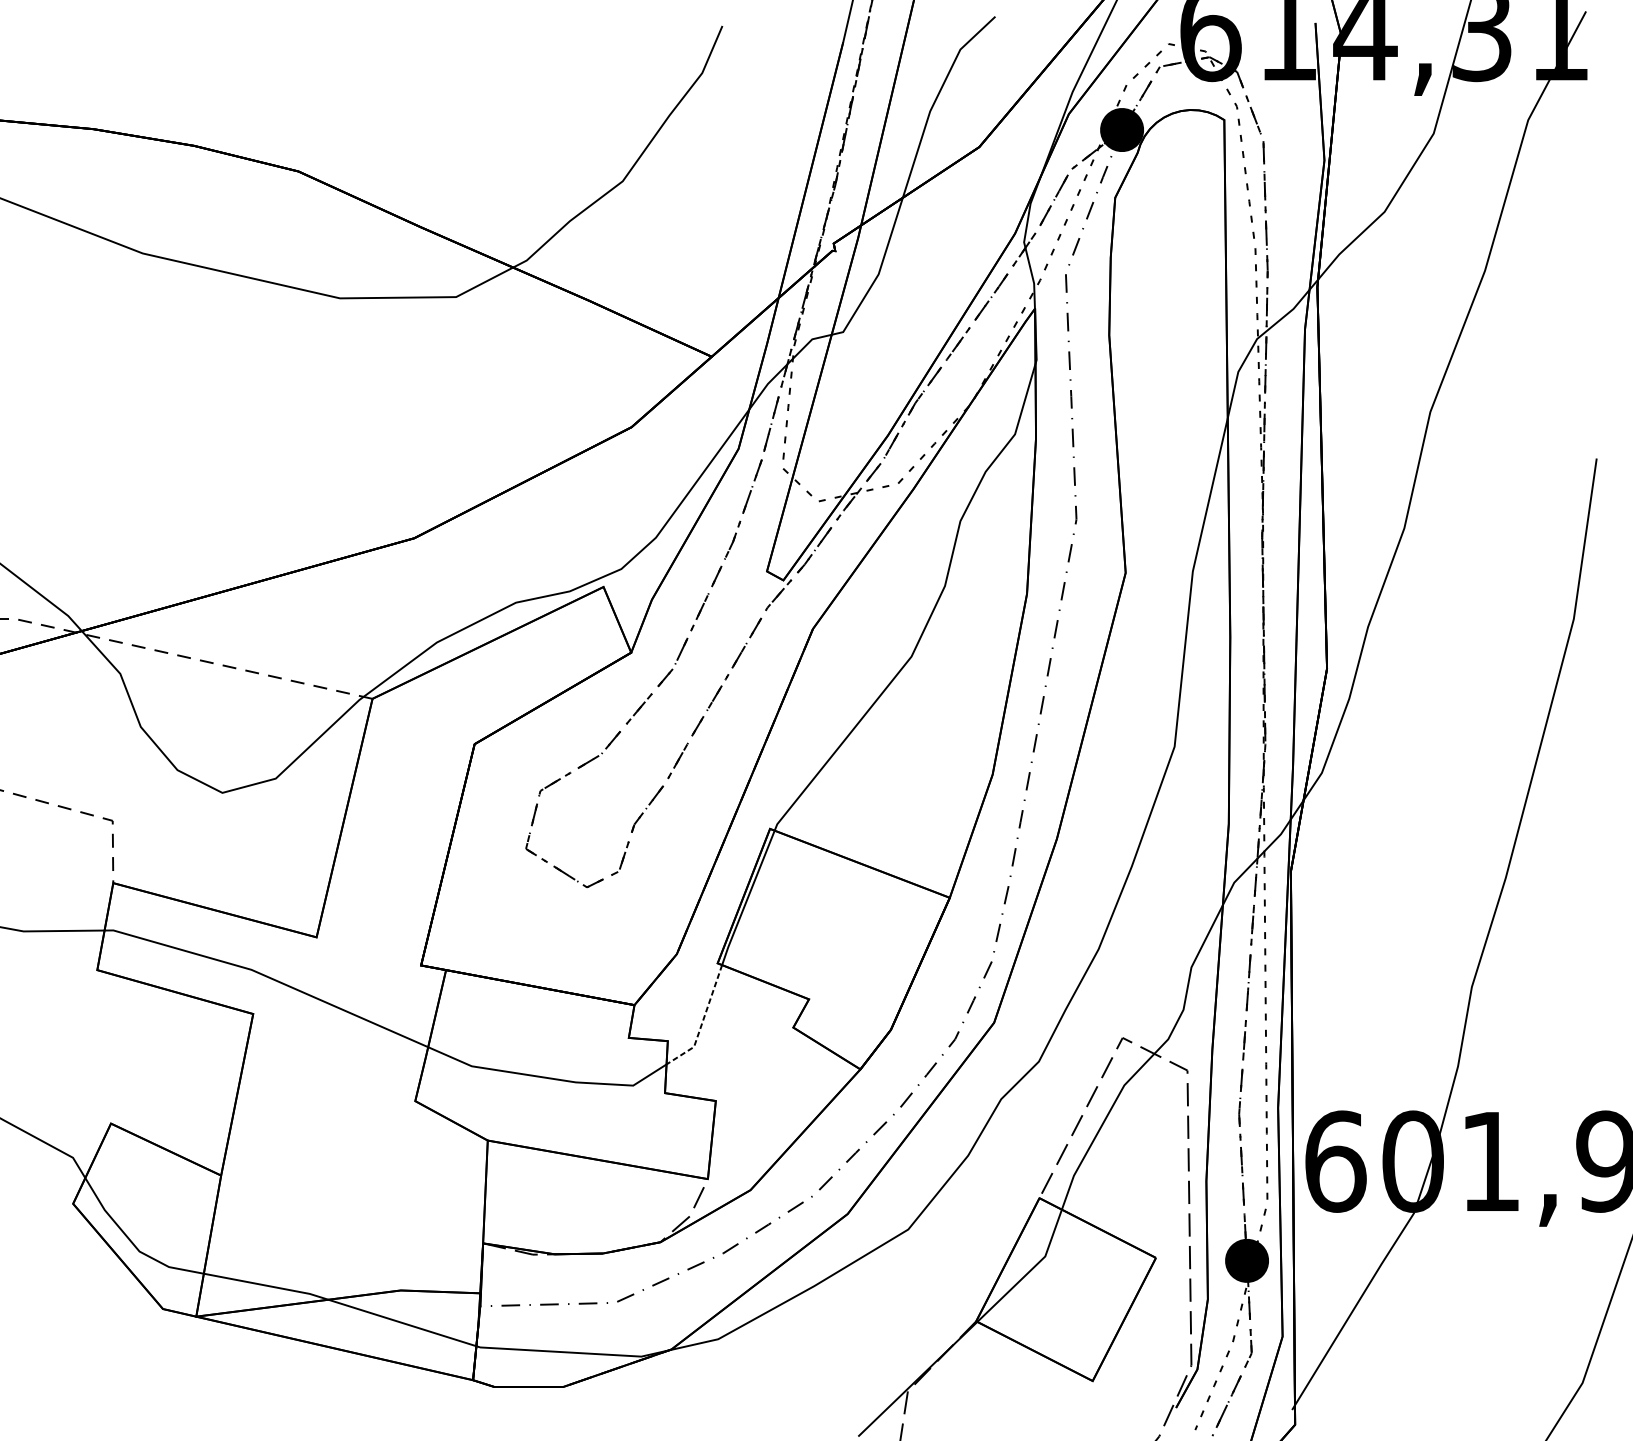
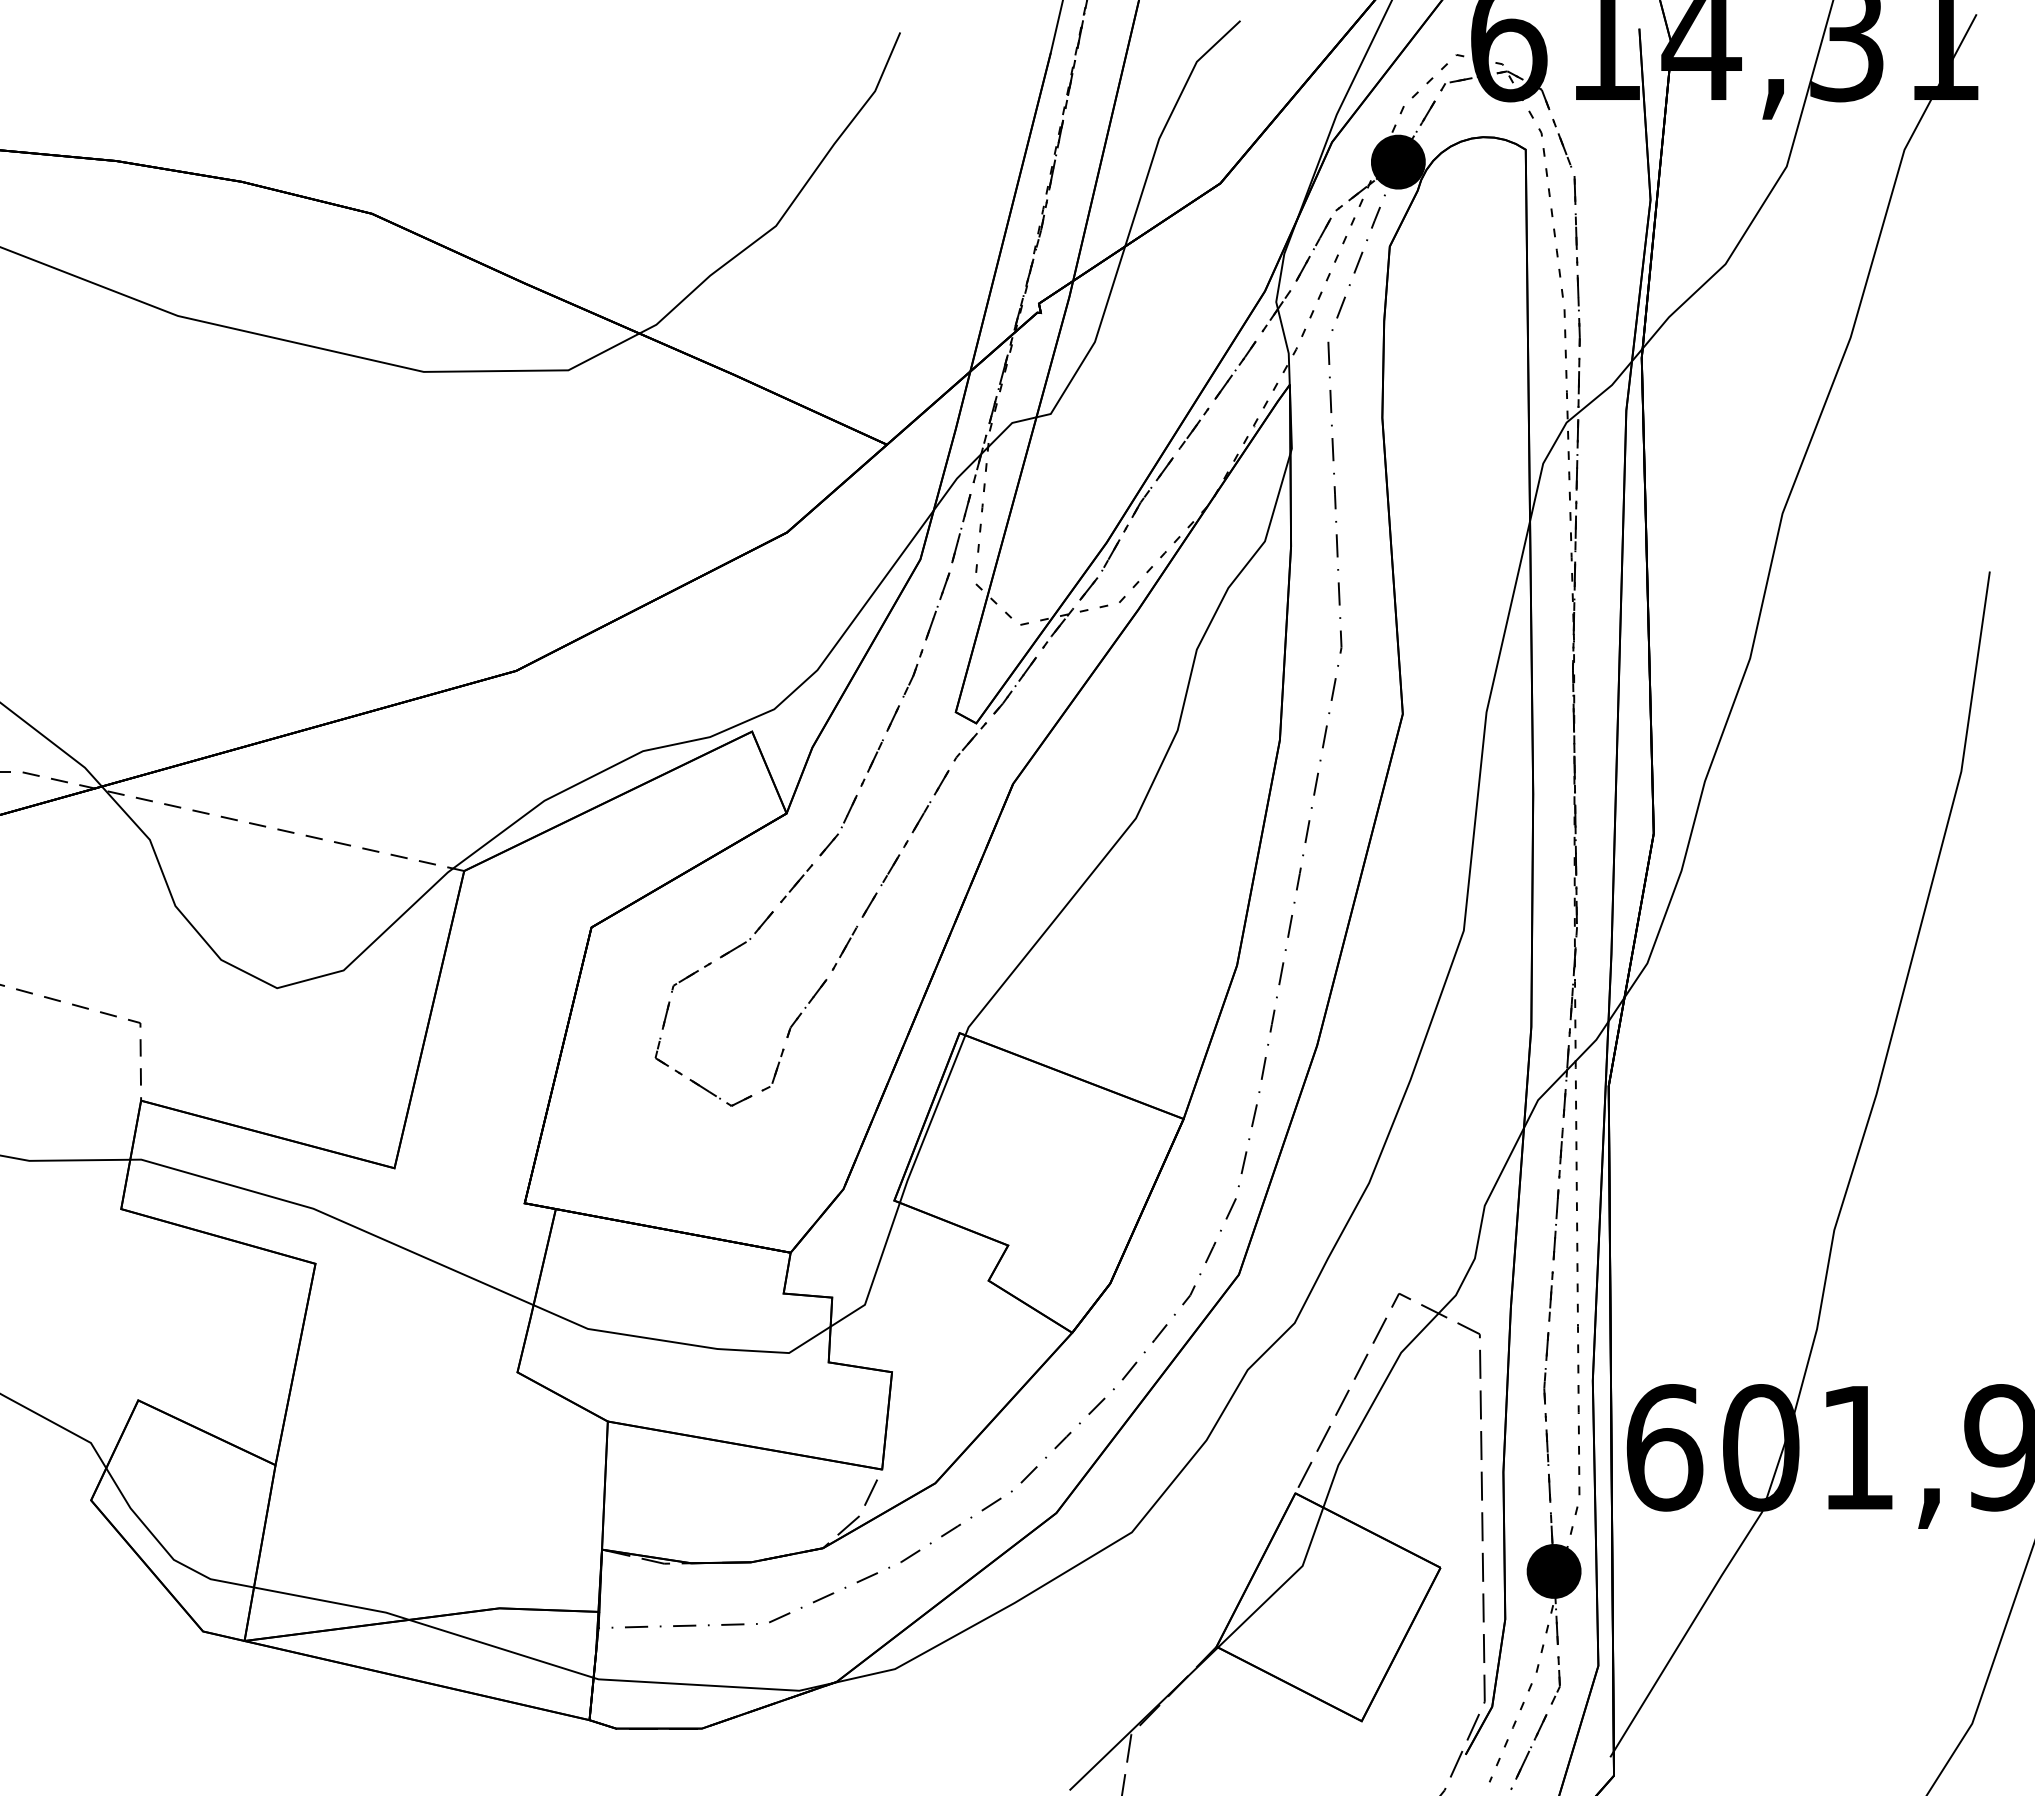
line: (702, 1021) -> (875, 1273), dashed -> solid

